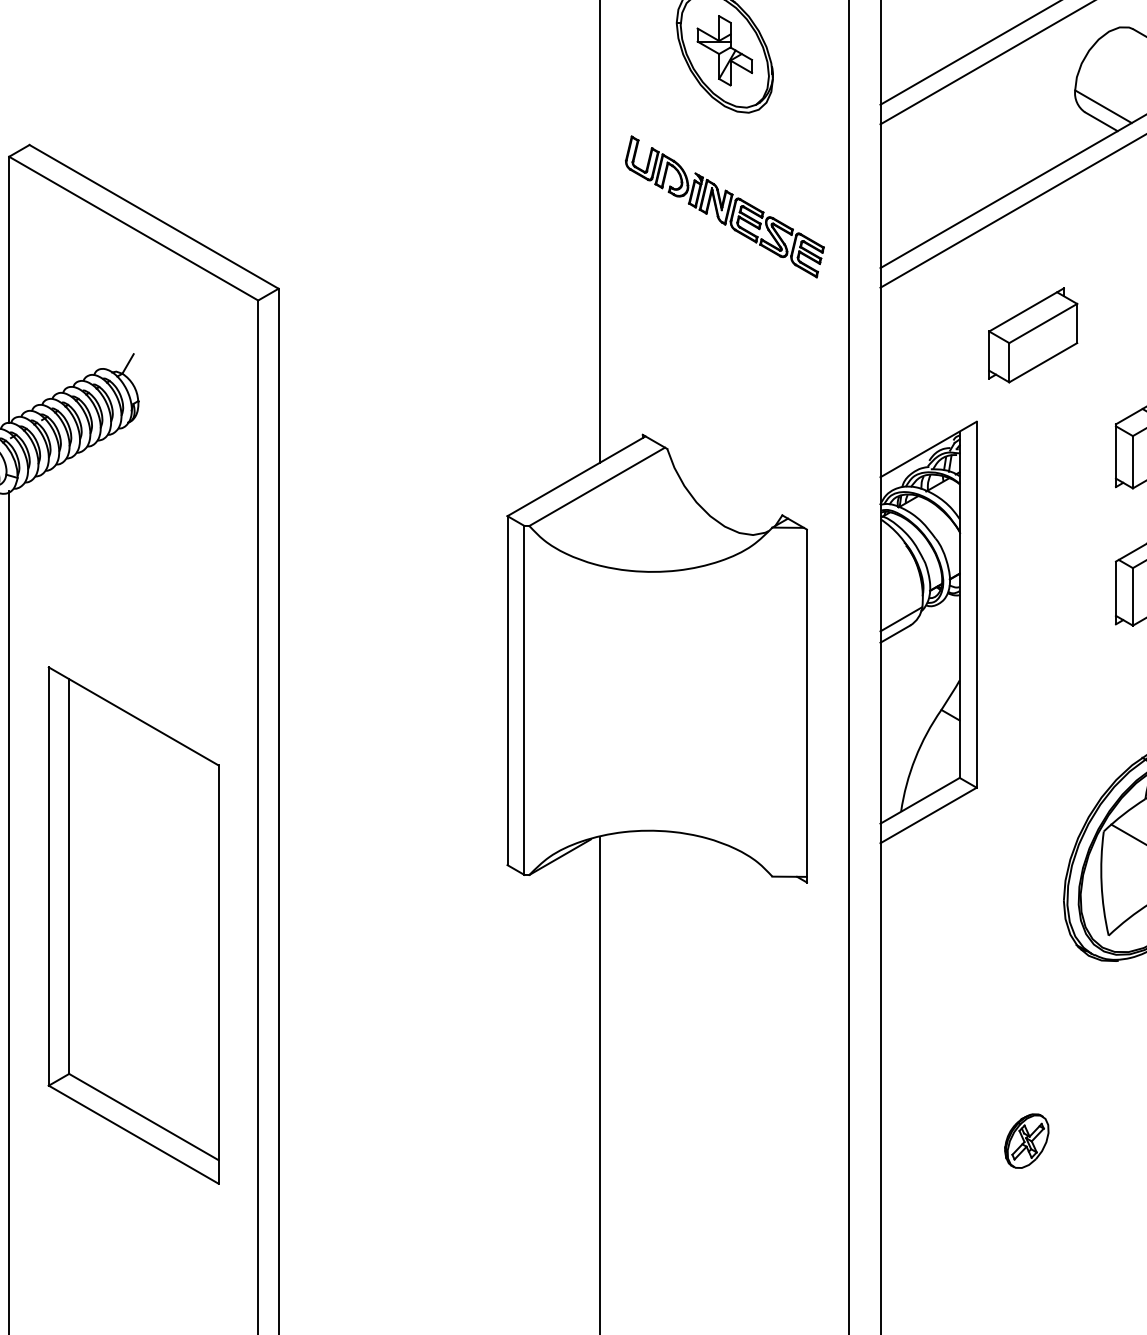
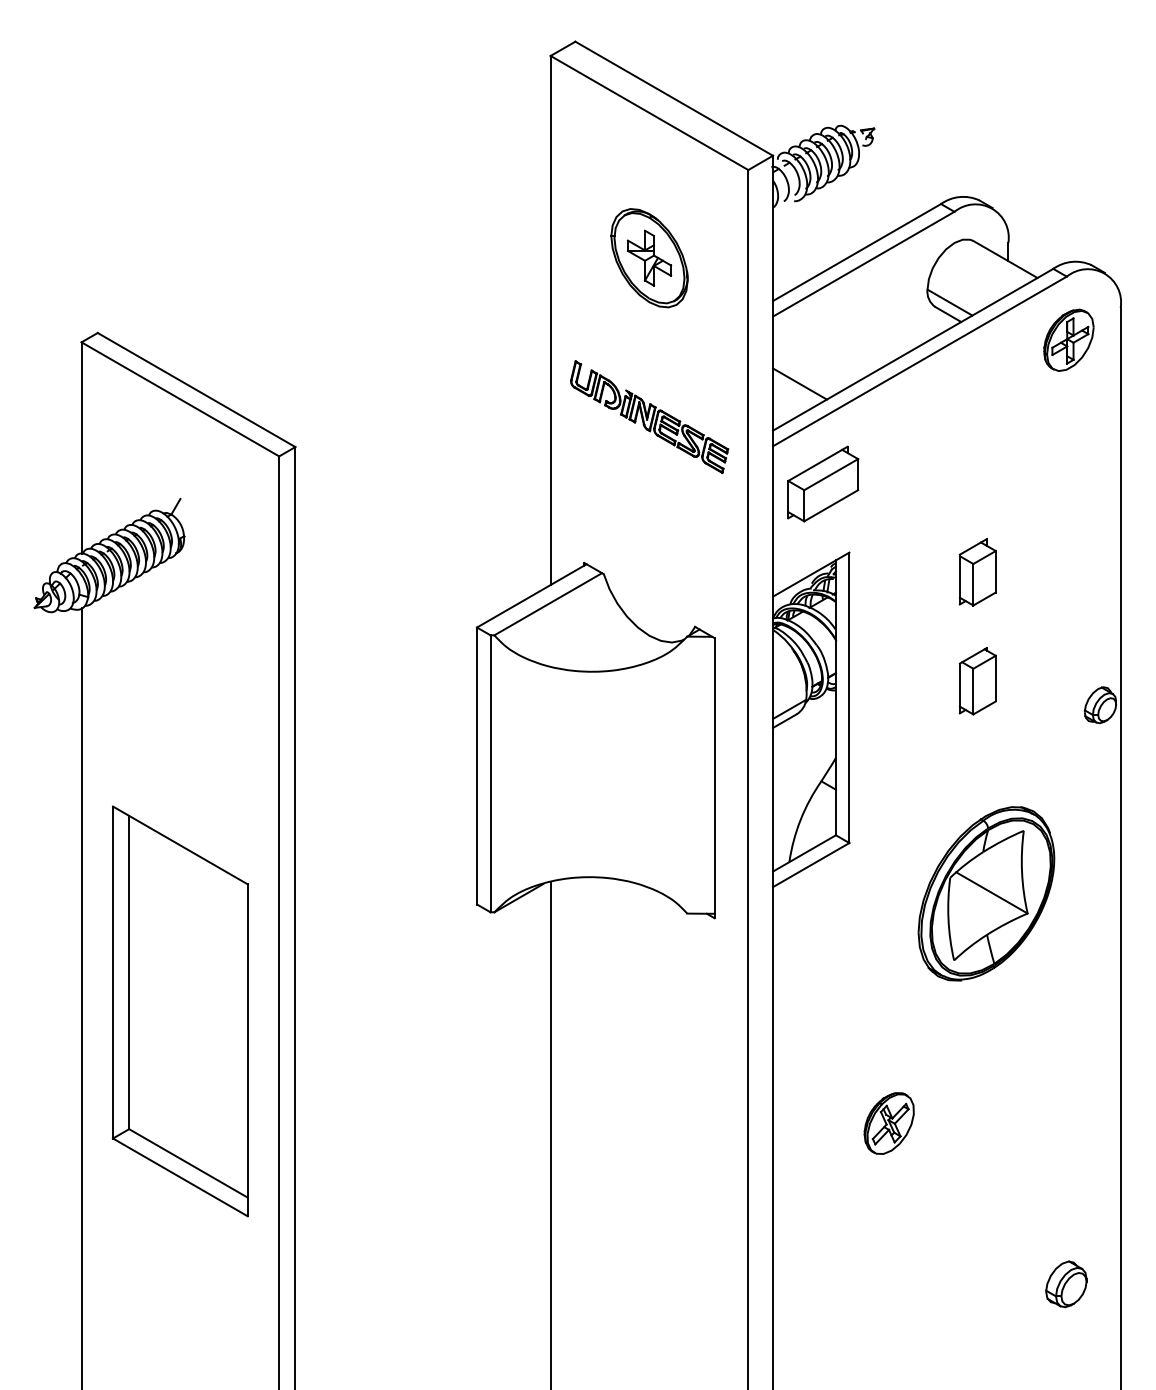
part: (724, 207) -> (649, 417), moved
line: (913, 208) -> (799, 383), added
part: (1033, 334) -> (823, 483), moved
part: (132, 925) -> (179, 1011), moved
part: (1025, 1141) -> (888, 1123), size x1.43

